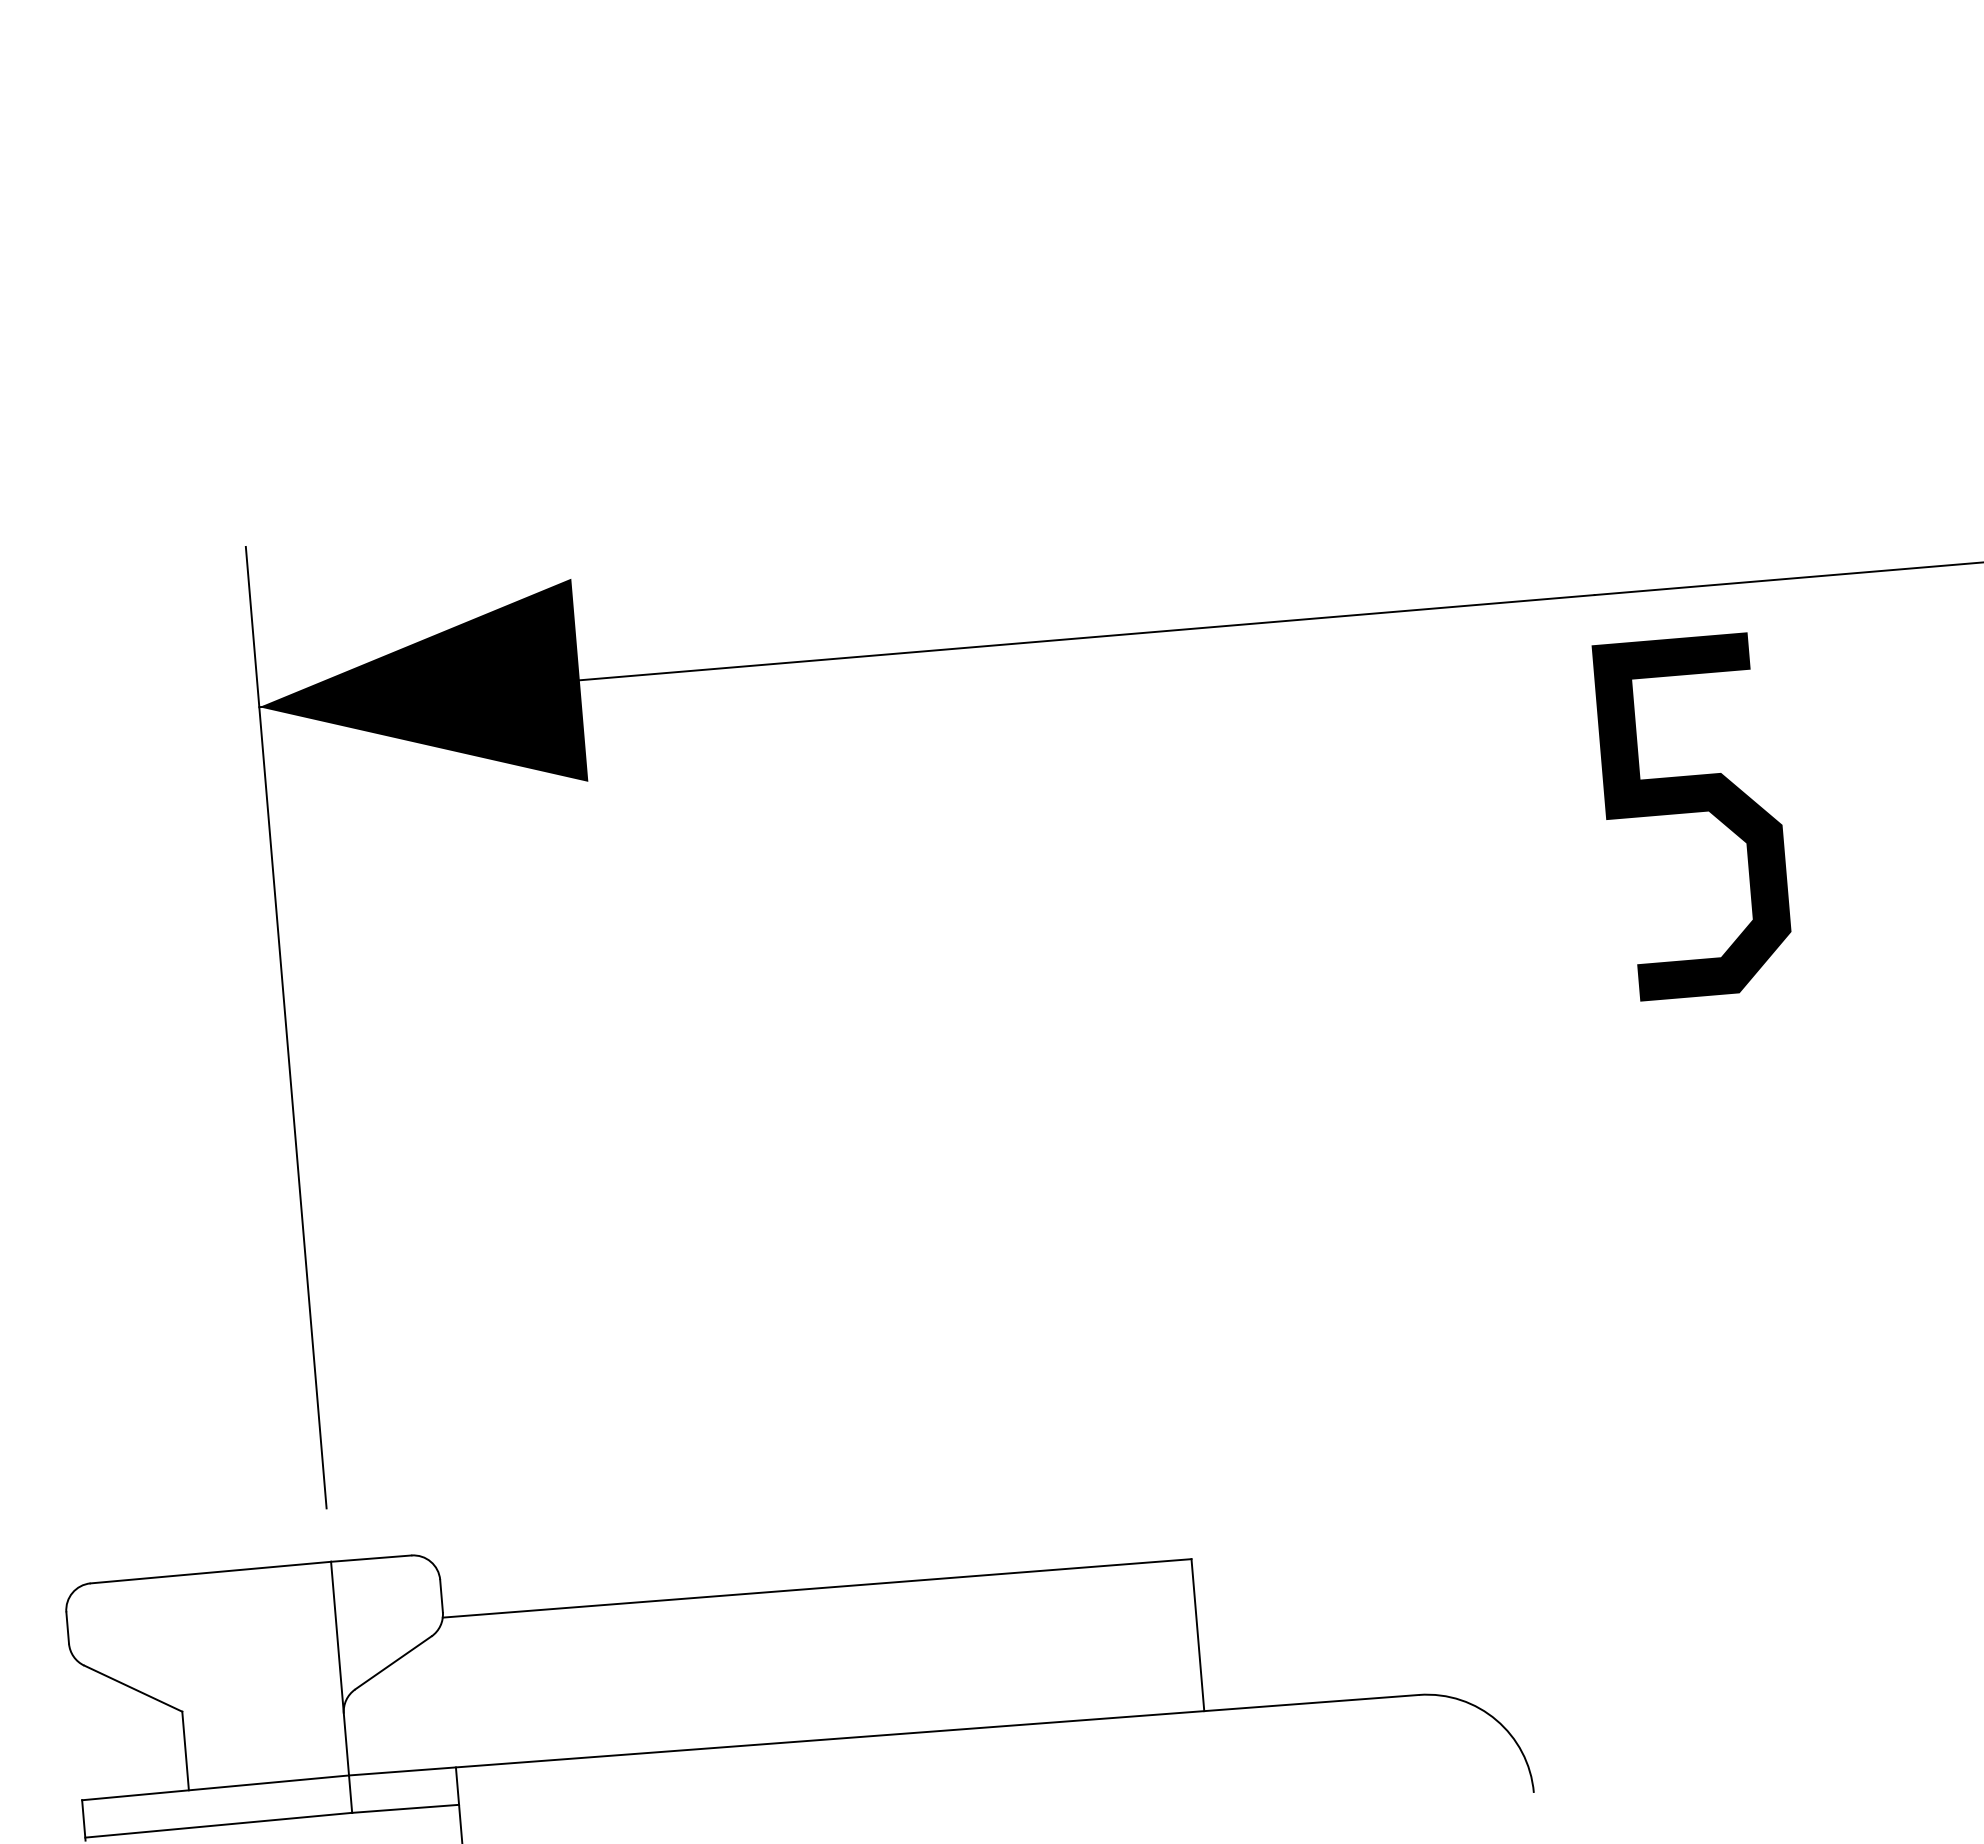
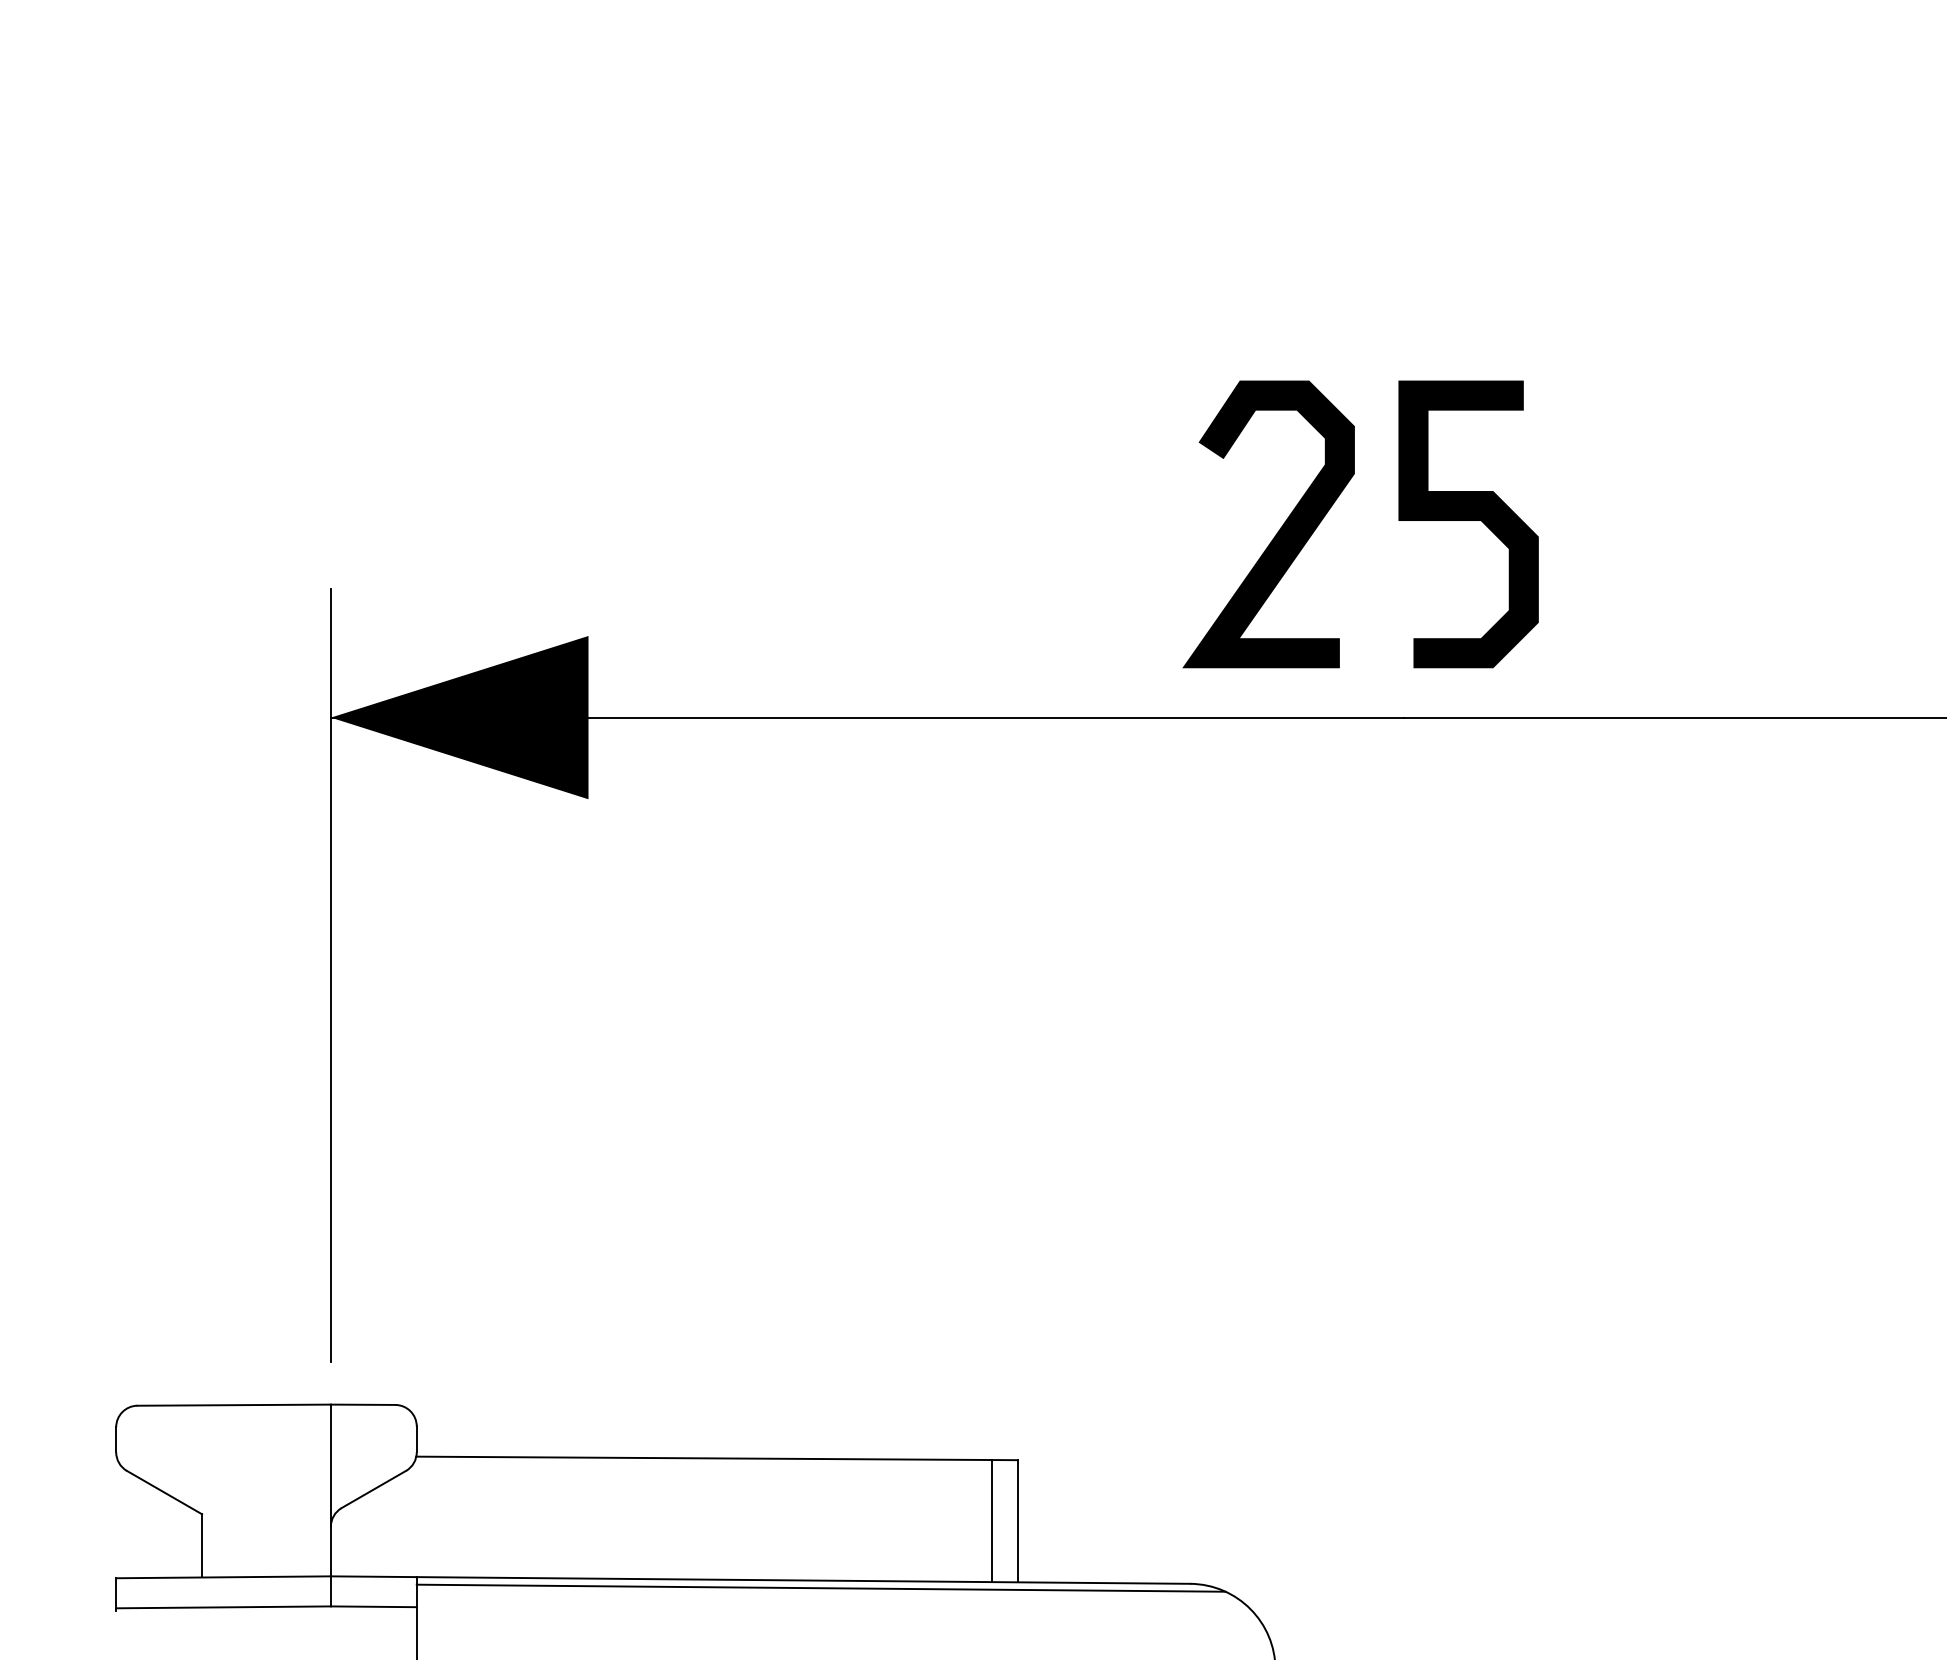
curve: (1418, 375) -> (1278, 530), added
curve: (1693, 812) -> (1468, 520), moved
line: (1166, 1638) -> (992, 1521), added
line: (959, 1738) -> (820, 1587), added

